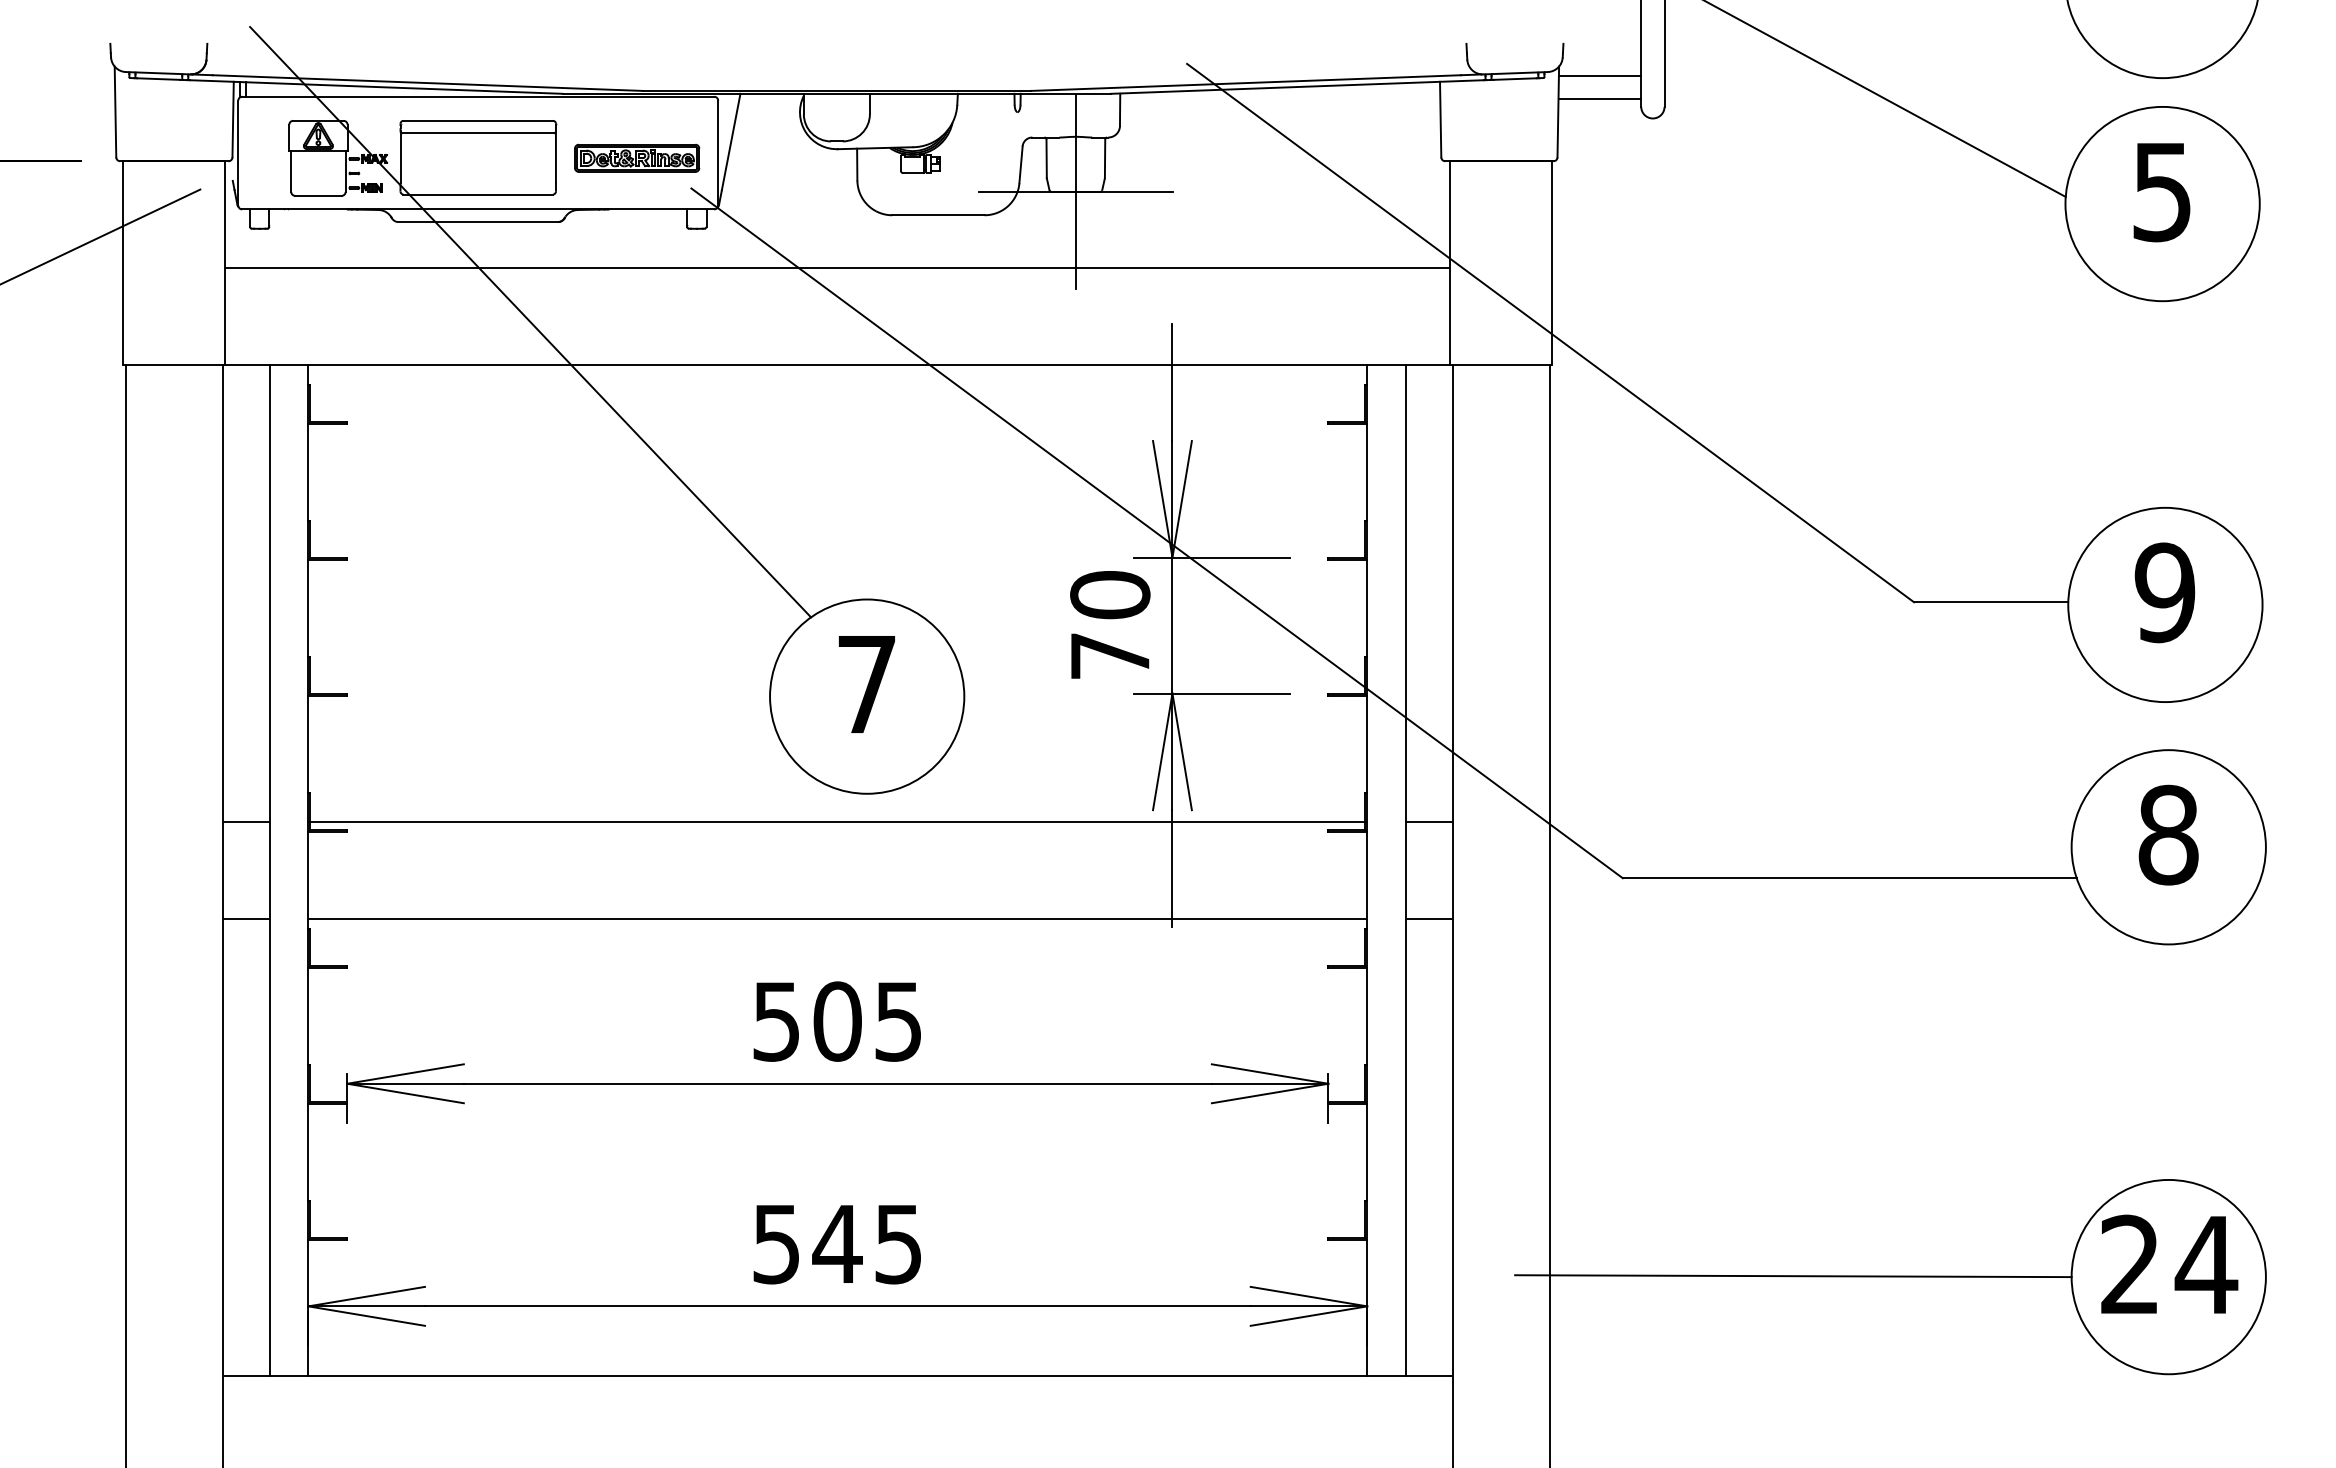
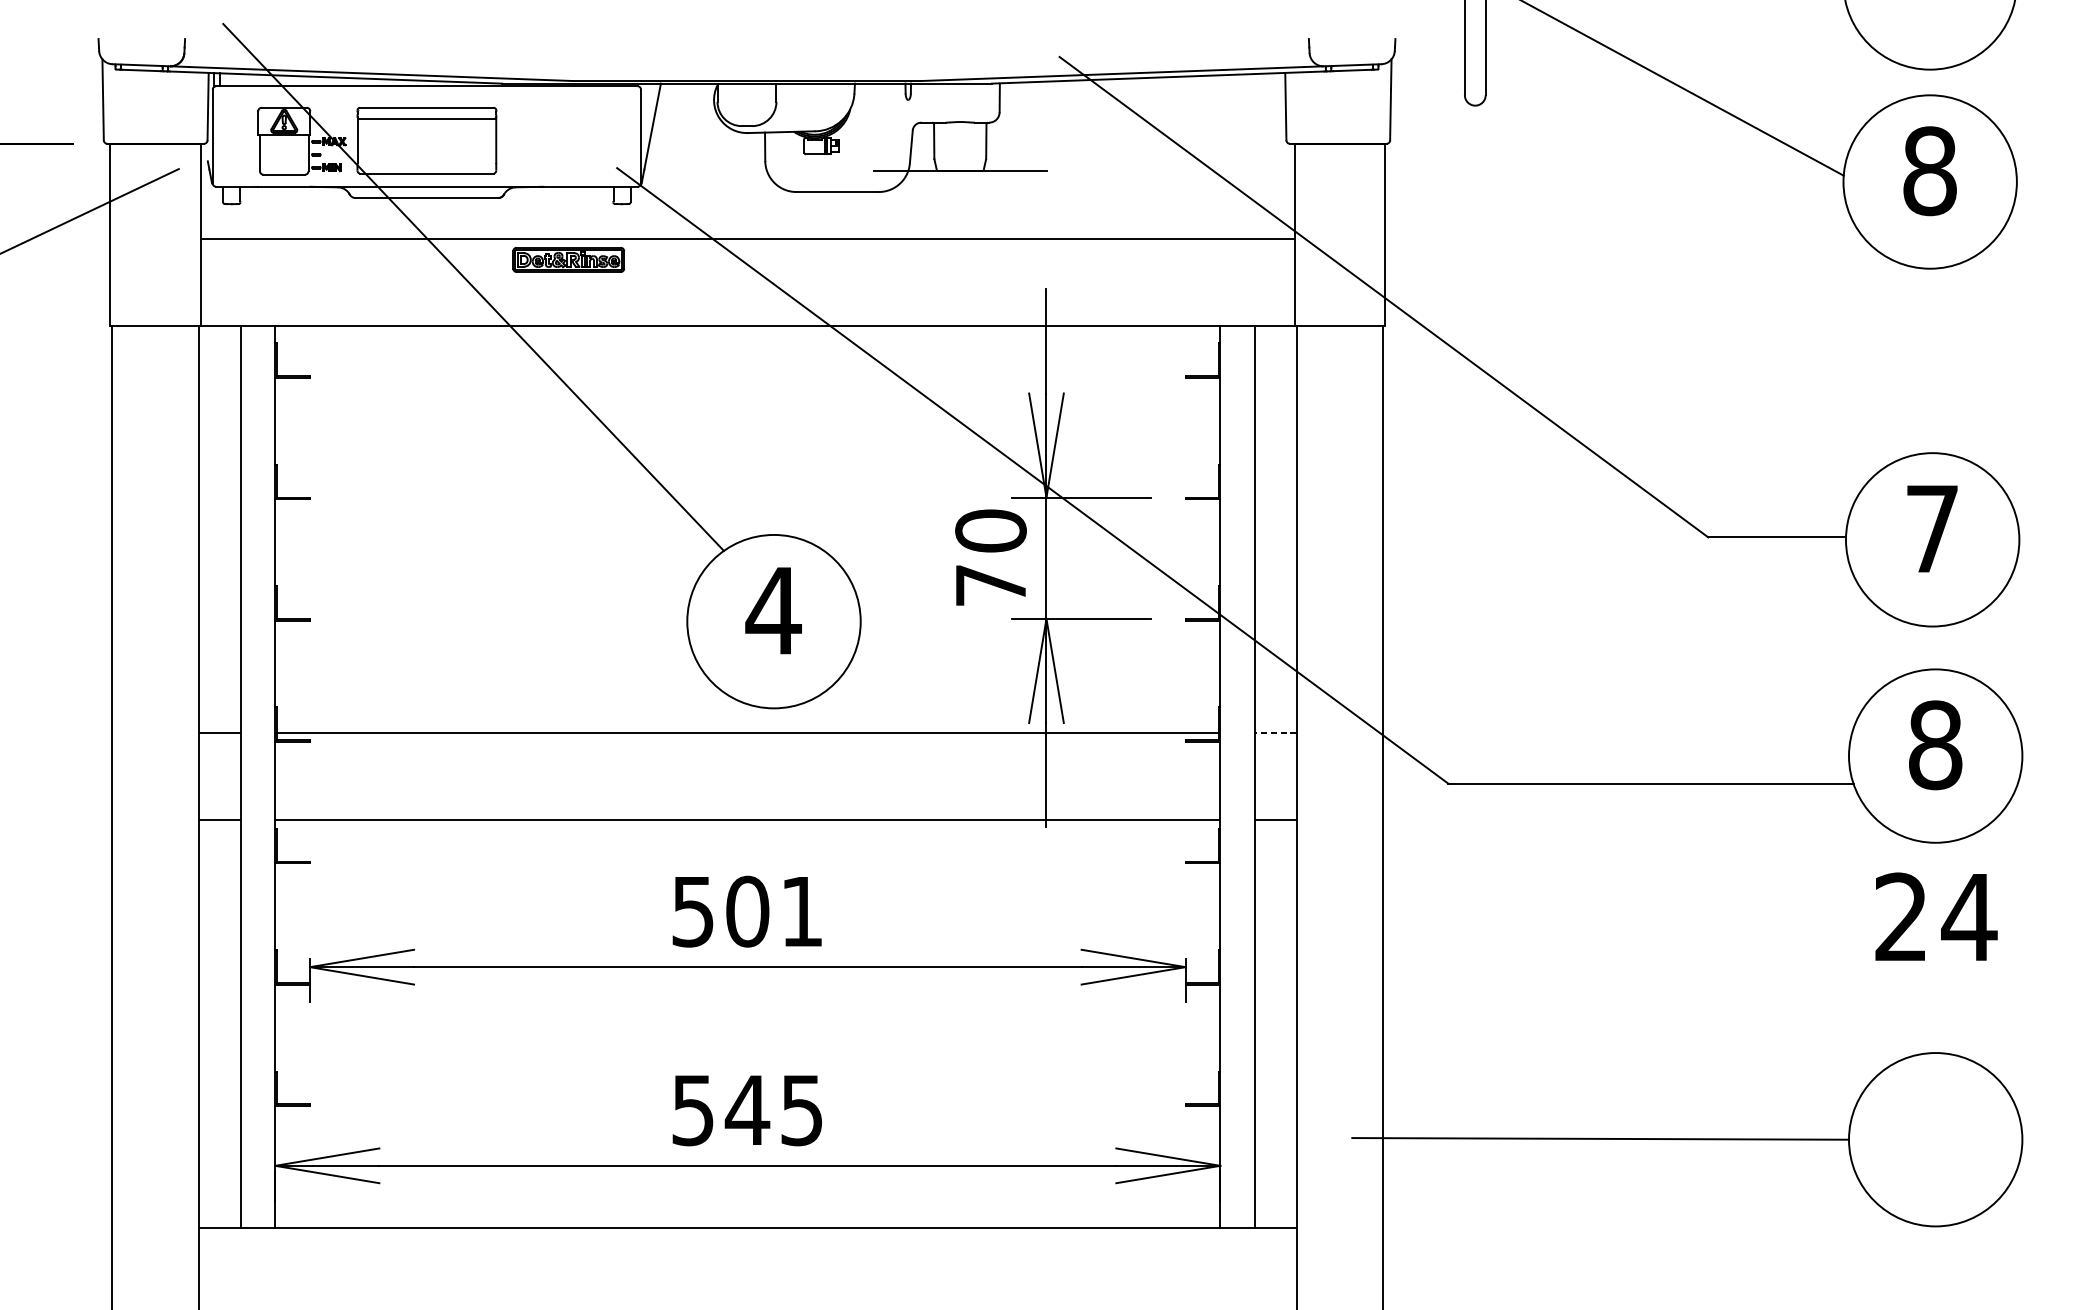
line: (1599, 75) -> (1427, 67), removed
line: (1599, 99) -> (1427, 88), removed
part: (637, 157) -> (569, 259), moved
line: (1075, 191) -> (959, 170), removed
text: (2162, 191) -> (1930, 170), 5 -> 8
text: (2164, 592) -> (1931, 528), 9 -> 7
text: (866, 684) -> (773, 610), 7 -> 4
line: (1428, 821) -> (1274, 733), solid -> dashed
text: (897, 1021) -> (801, 911), 505 -> 501
text: (2169, 1263) -> (1936, 916), moved

